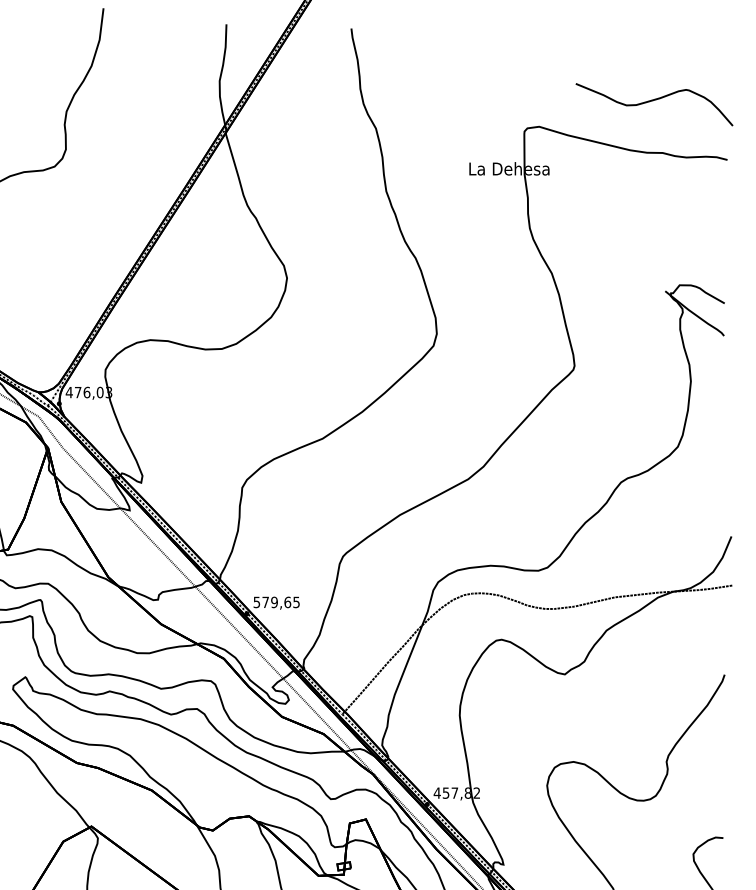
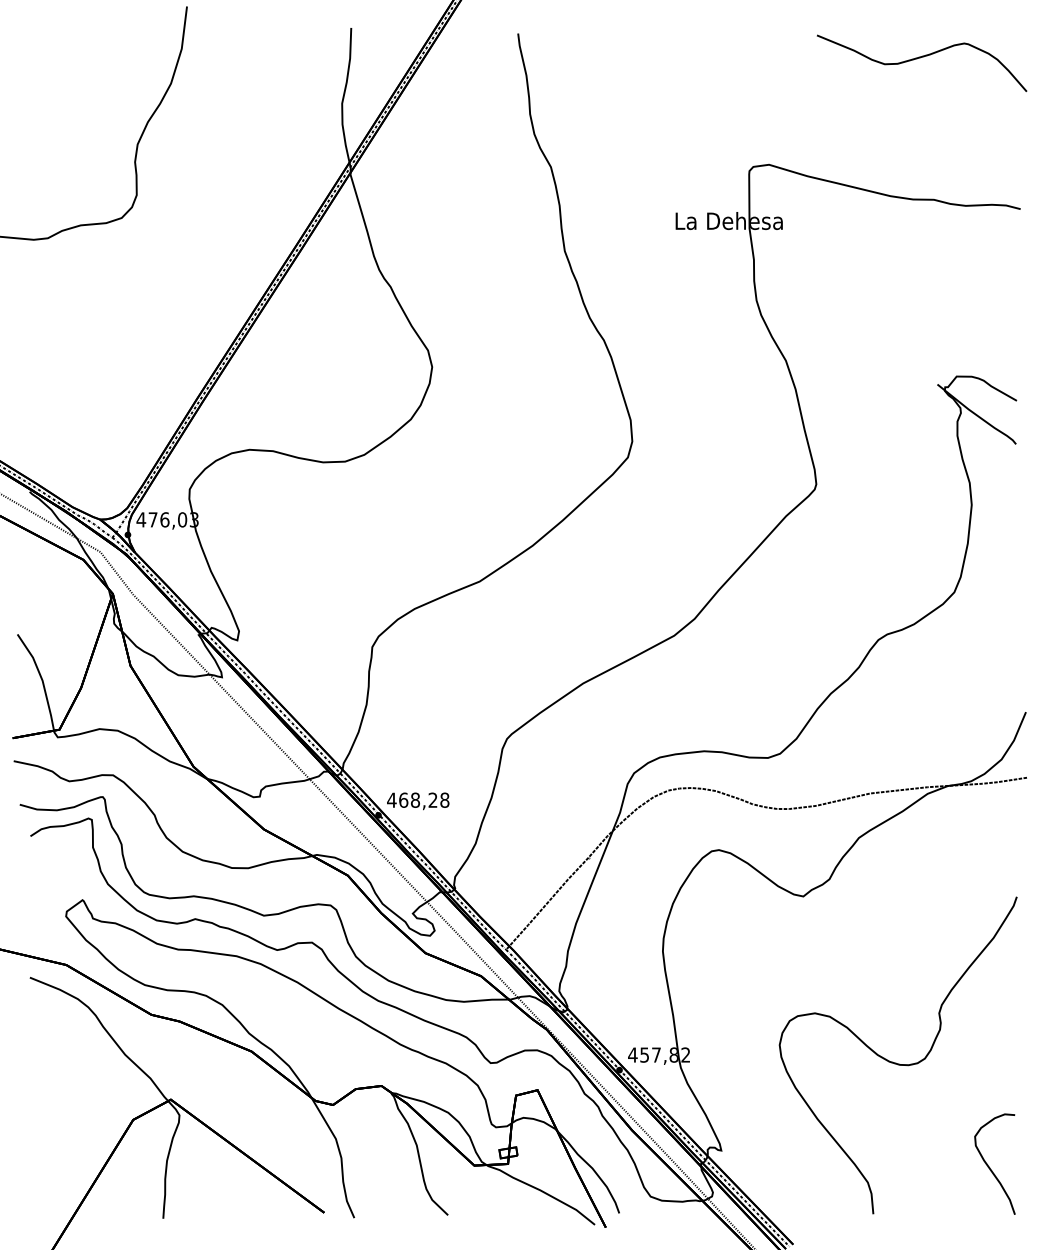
curve: (653, 101) -> (920, 58), moved
text: (276, 601) -> (418, 799), 579,65 -> 468,28

